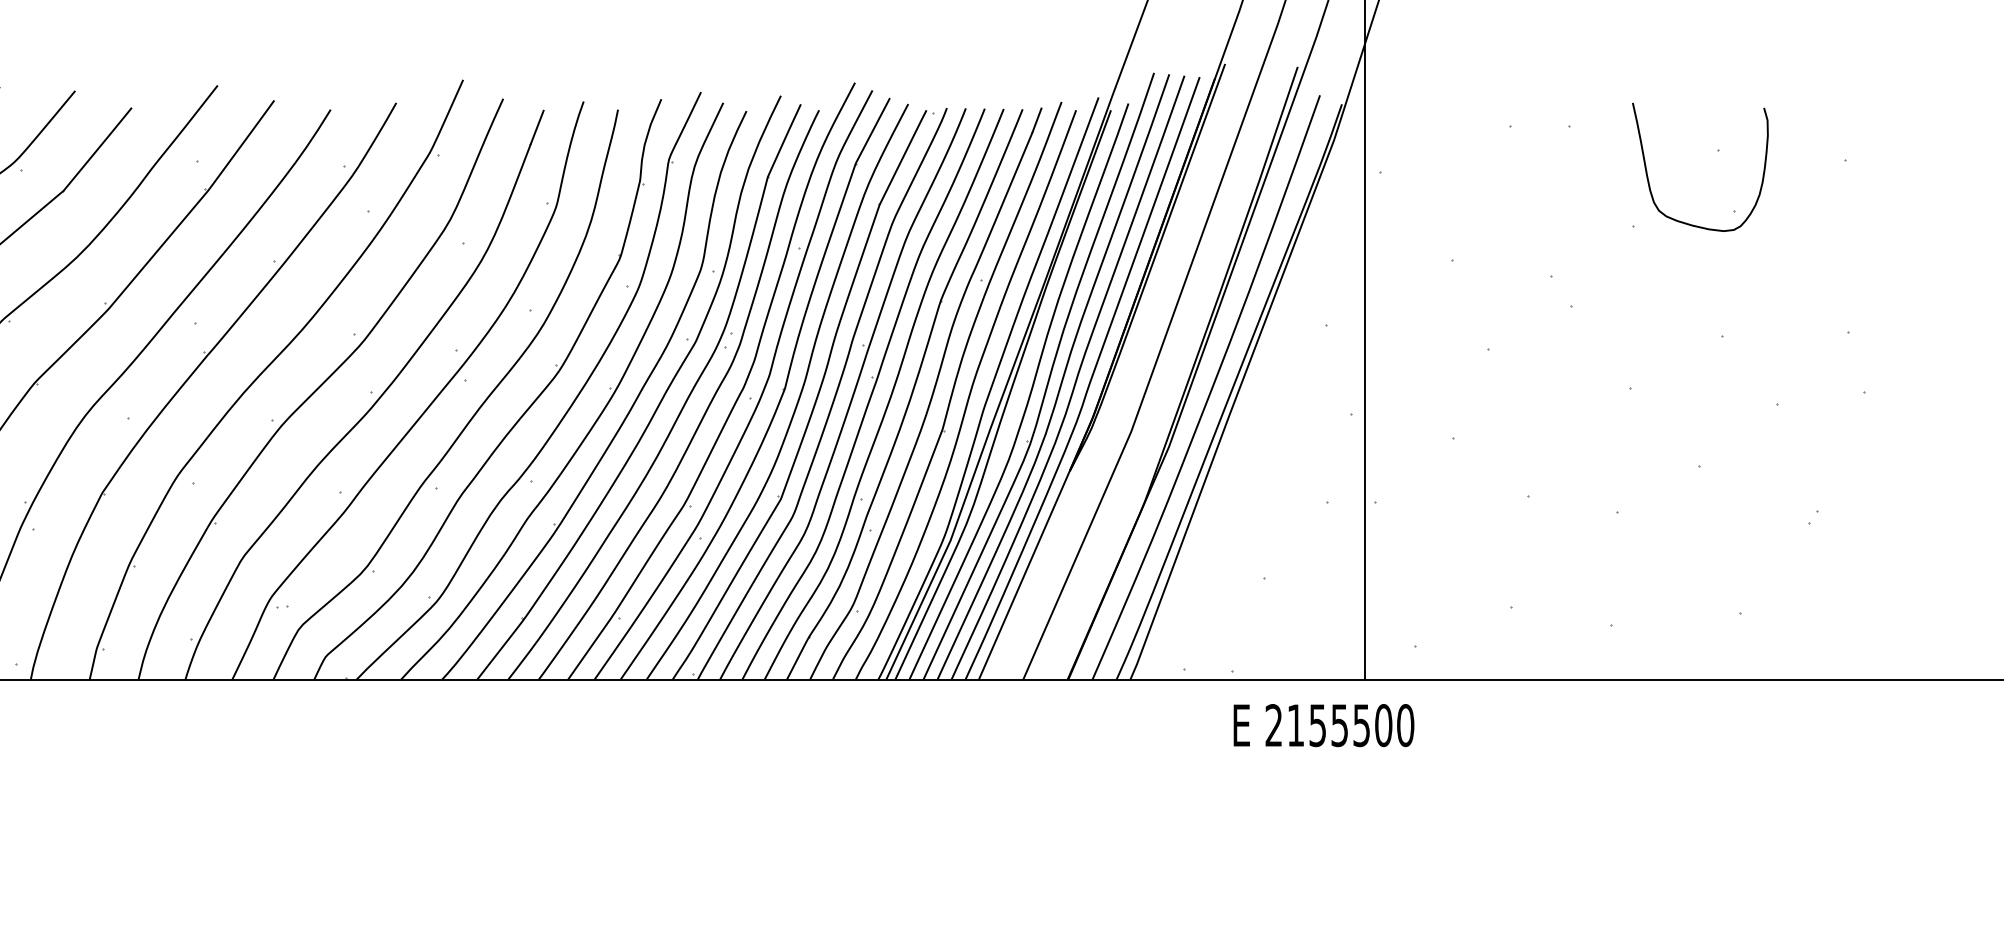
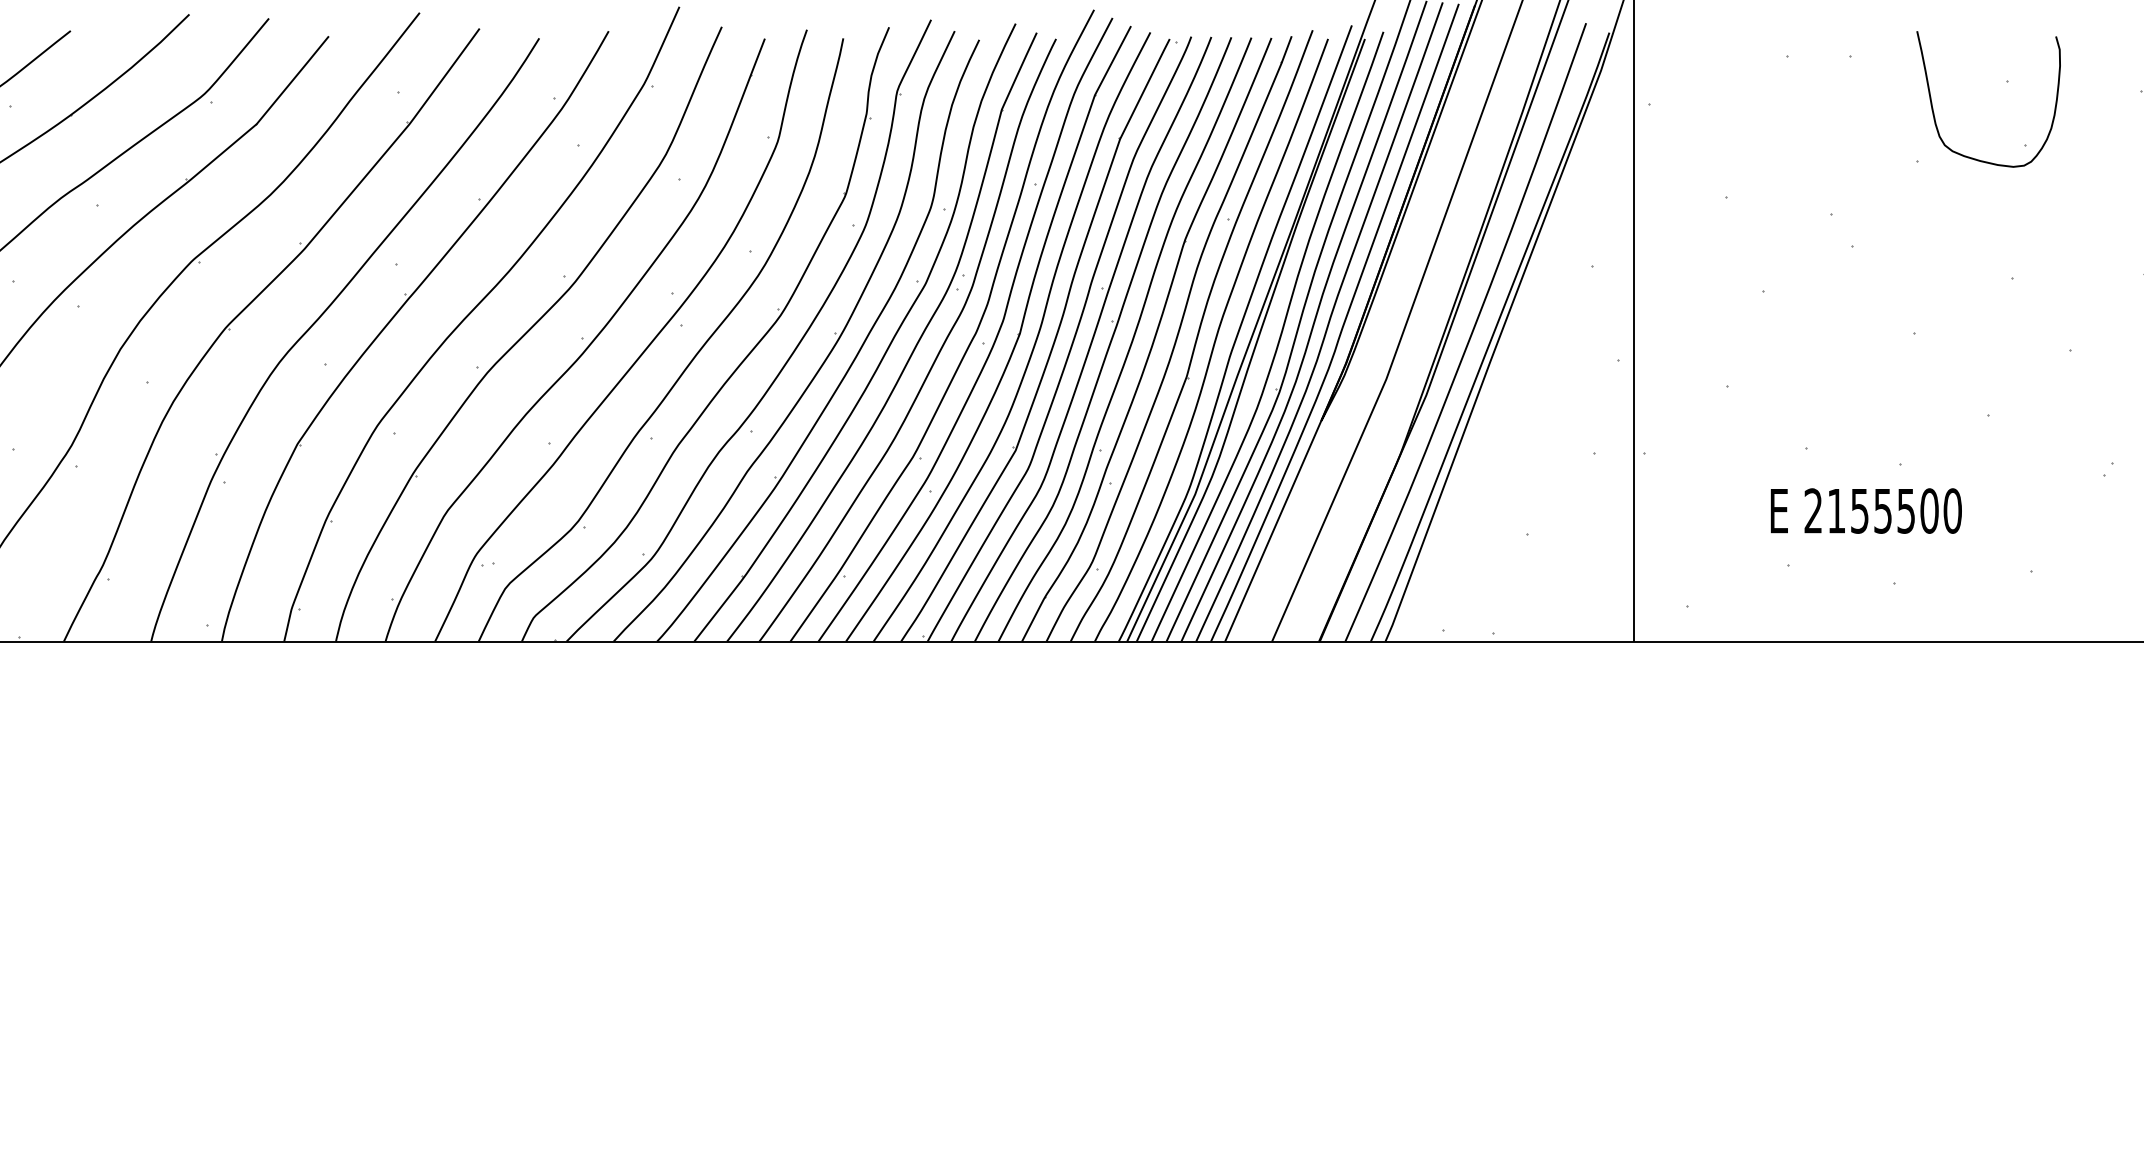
text: (1324, 724) -> (1866, 510), moved

